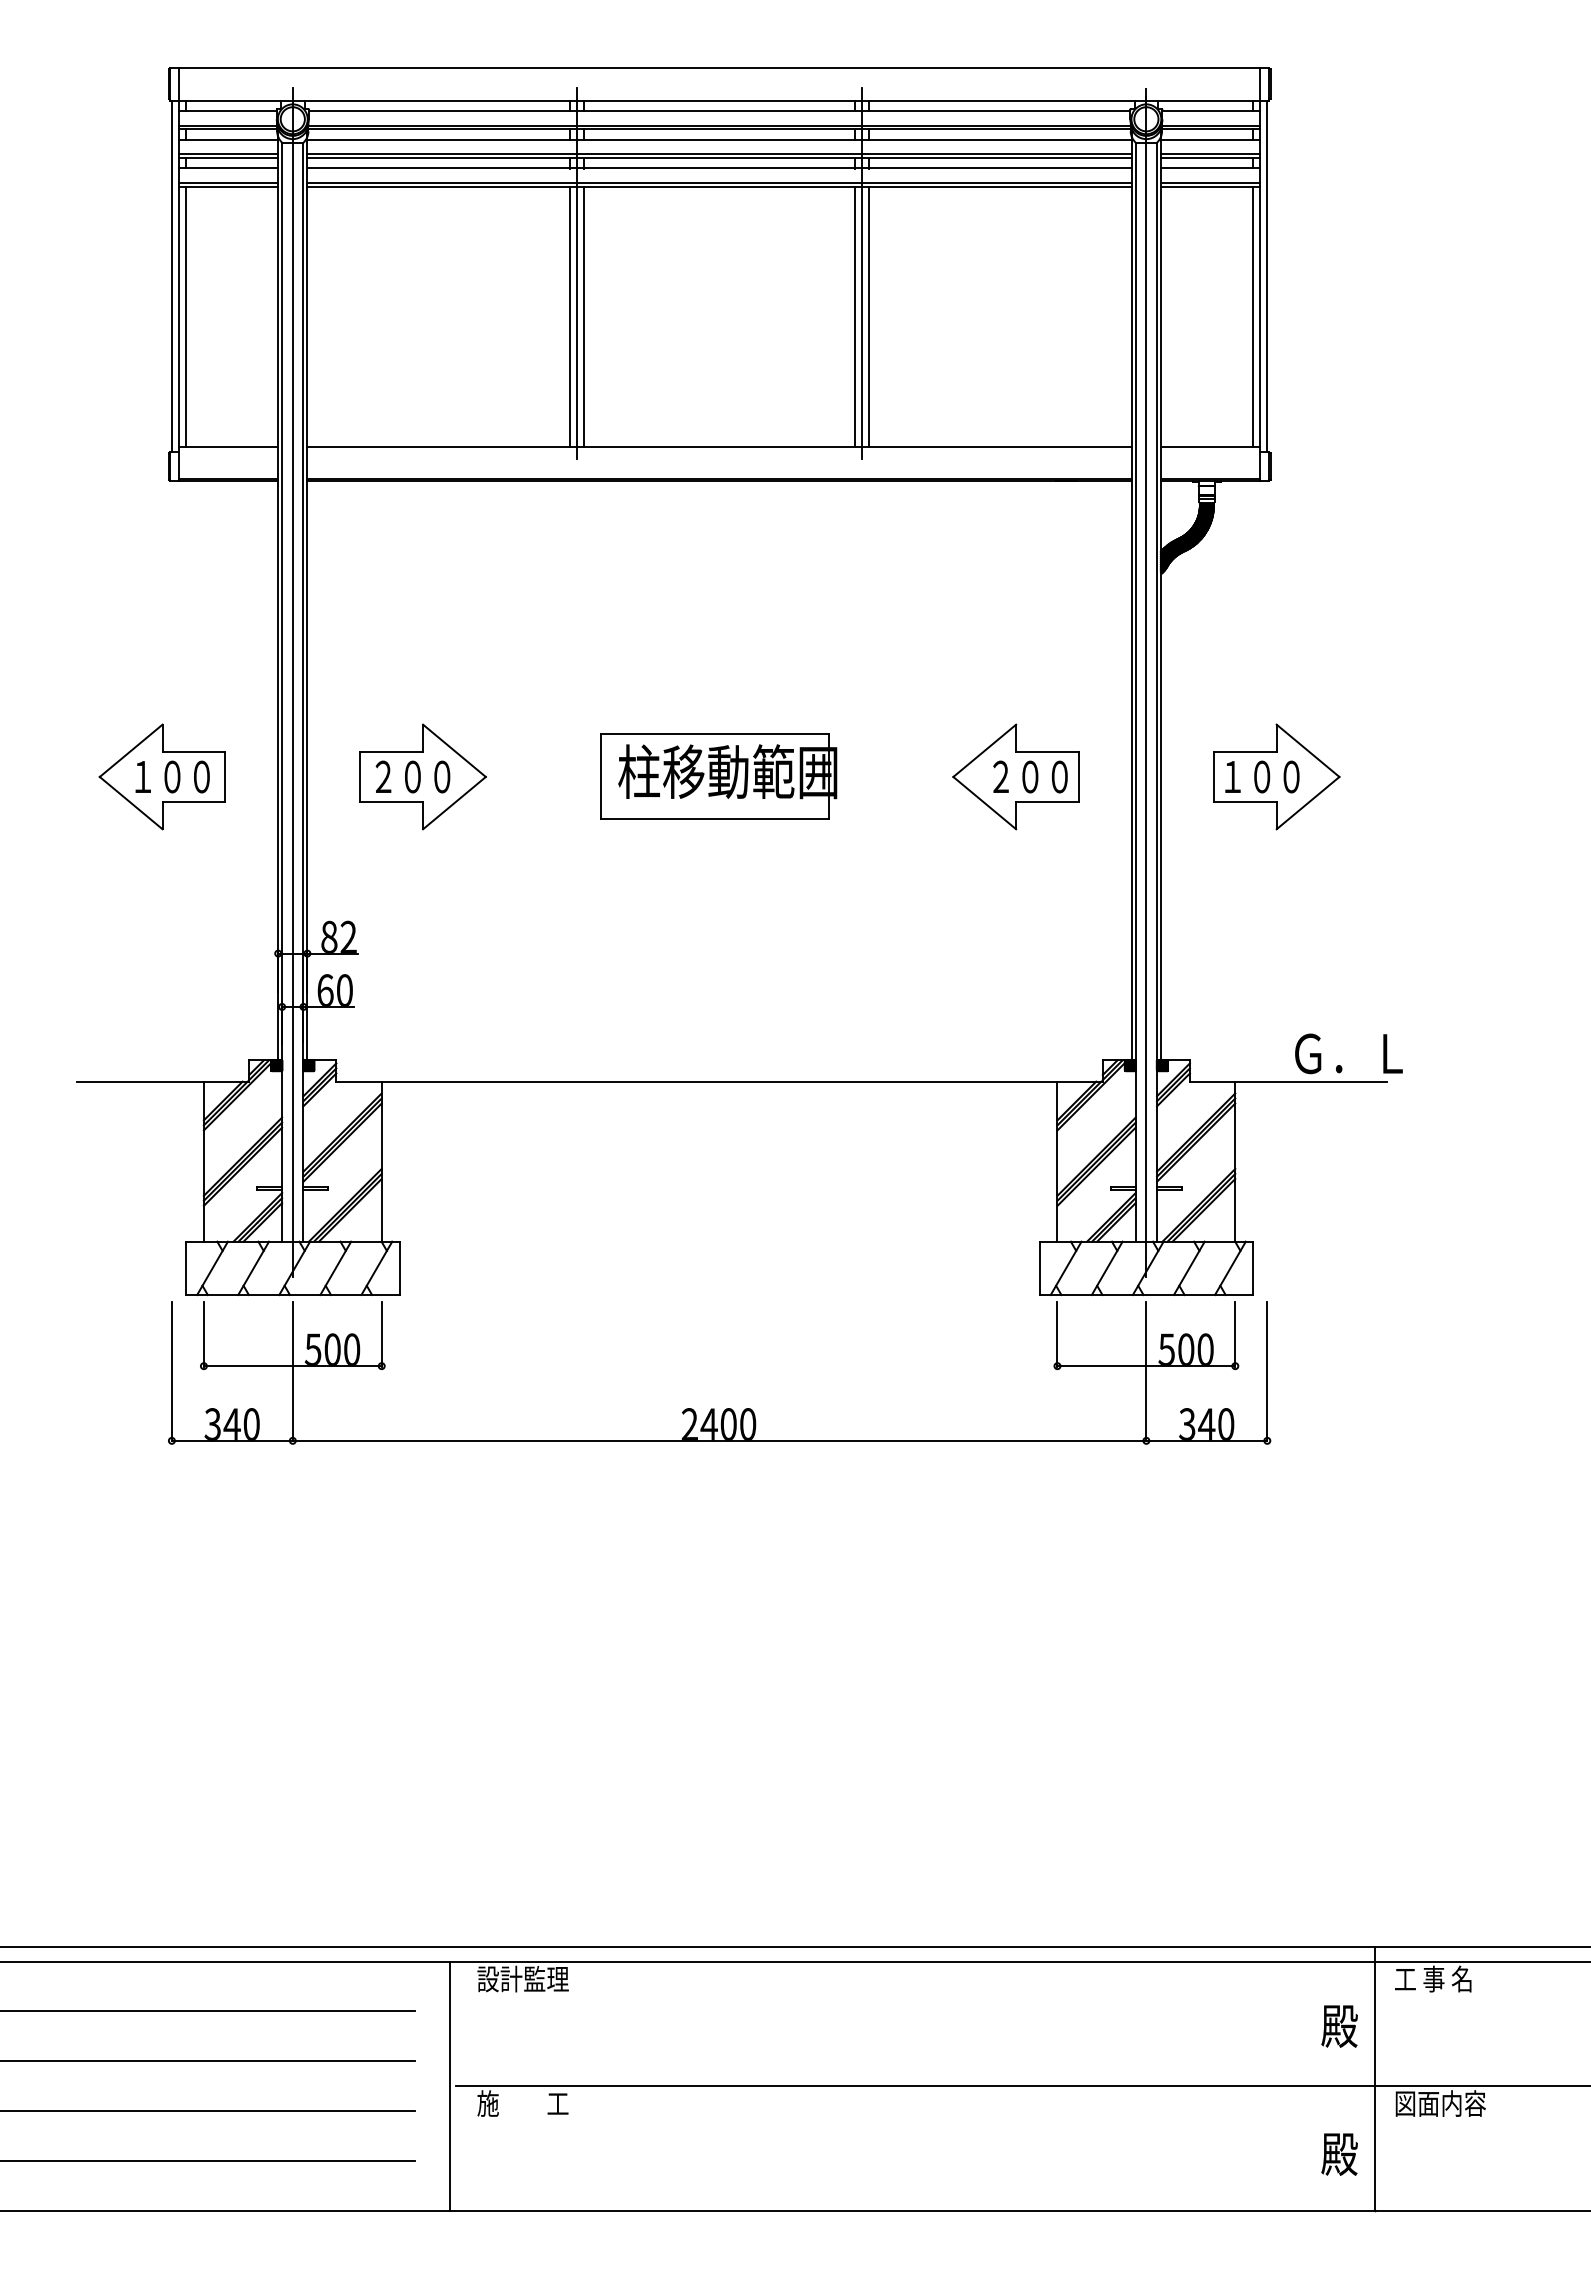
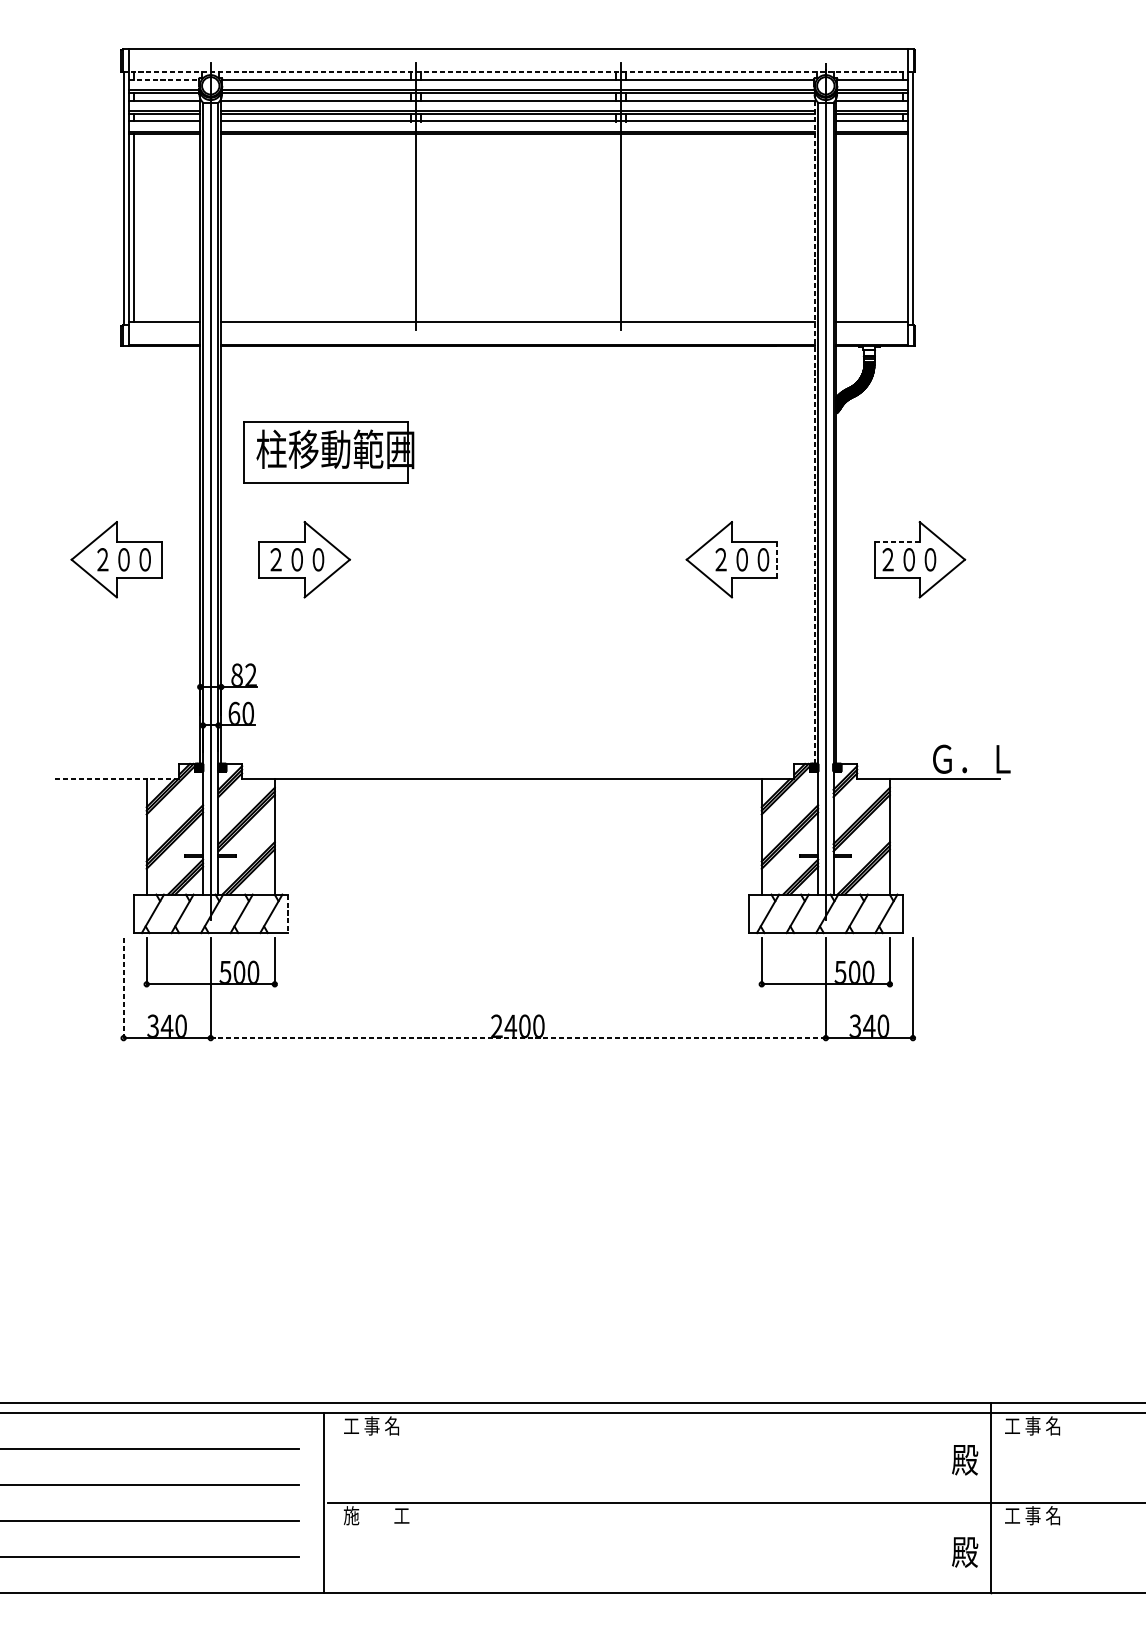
line: (720, 100) -> (518, 72), solid -> dashed
line: (227, 110) -> (163, 79), solid -> dashed
line: (1253, 316) -> (903, 227), removed
line: (570, 317) -> (410, 228), removed
line: (584, 317) -> (420, 228), removed
line: (854, 317) -> (615, 228), removed
line: (868, 317) -> (625, 228), removed
line: (1131, 592) -> (815, 426), solid -> dashed
line: (1244, 751) -> (896, 541), solid -> dashed
text: (142, 776) -> (102, 559), １００ -> ２００
part: (718, 776) -> (328, 452), moved
text: (1232, 776) -> (887, 559), １００ -> ２００
line: (1078, 777) -> (776, 560), solid -> dashed
line: (163, 1081) -> (117, 779), solid -> dashed
line: (399, 1268) -> (287, 913), solid -> dashed
line: (171, 1372) -> (123, 988), solid -> dashed
line: (719, 1440) -> (518, 1037), solid -> dashed
text: (522, 1978) -> (376, 1425), 設計監理 -> 工 事 名
text: (1440, 2103) -> (1037, 1515), 図面内容 -> 工 事 名

